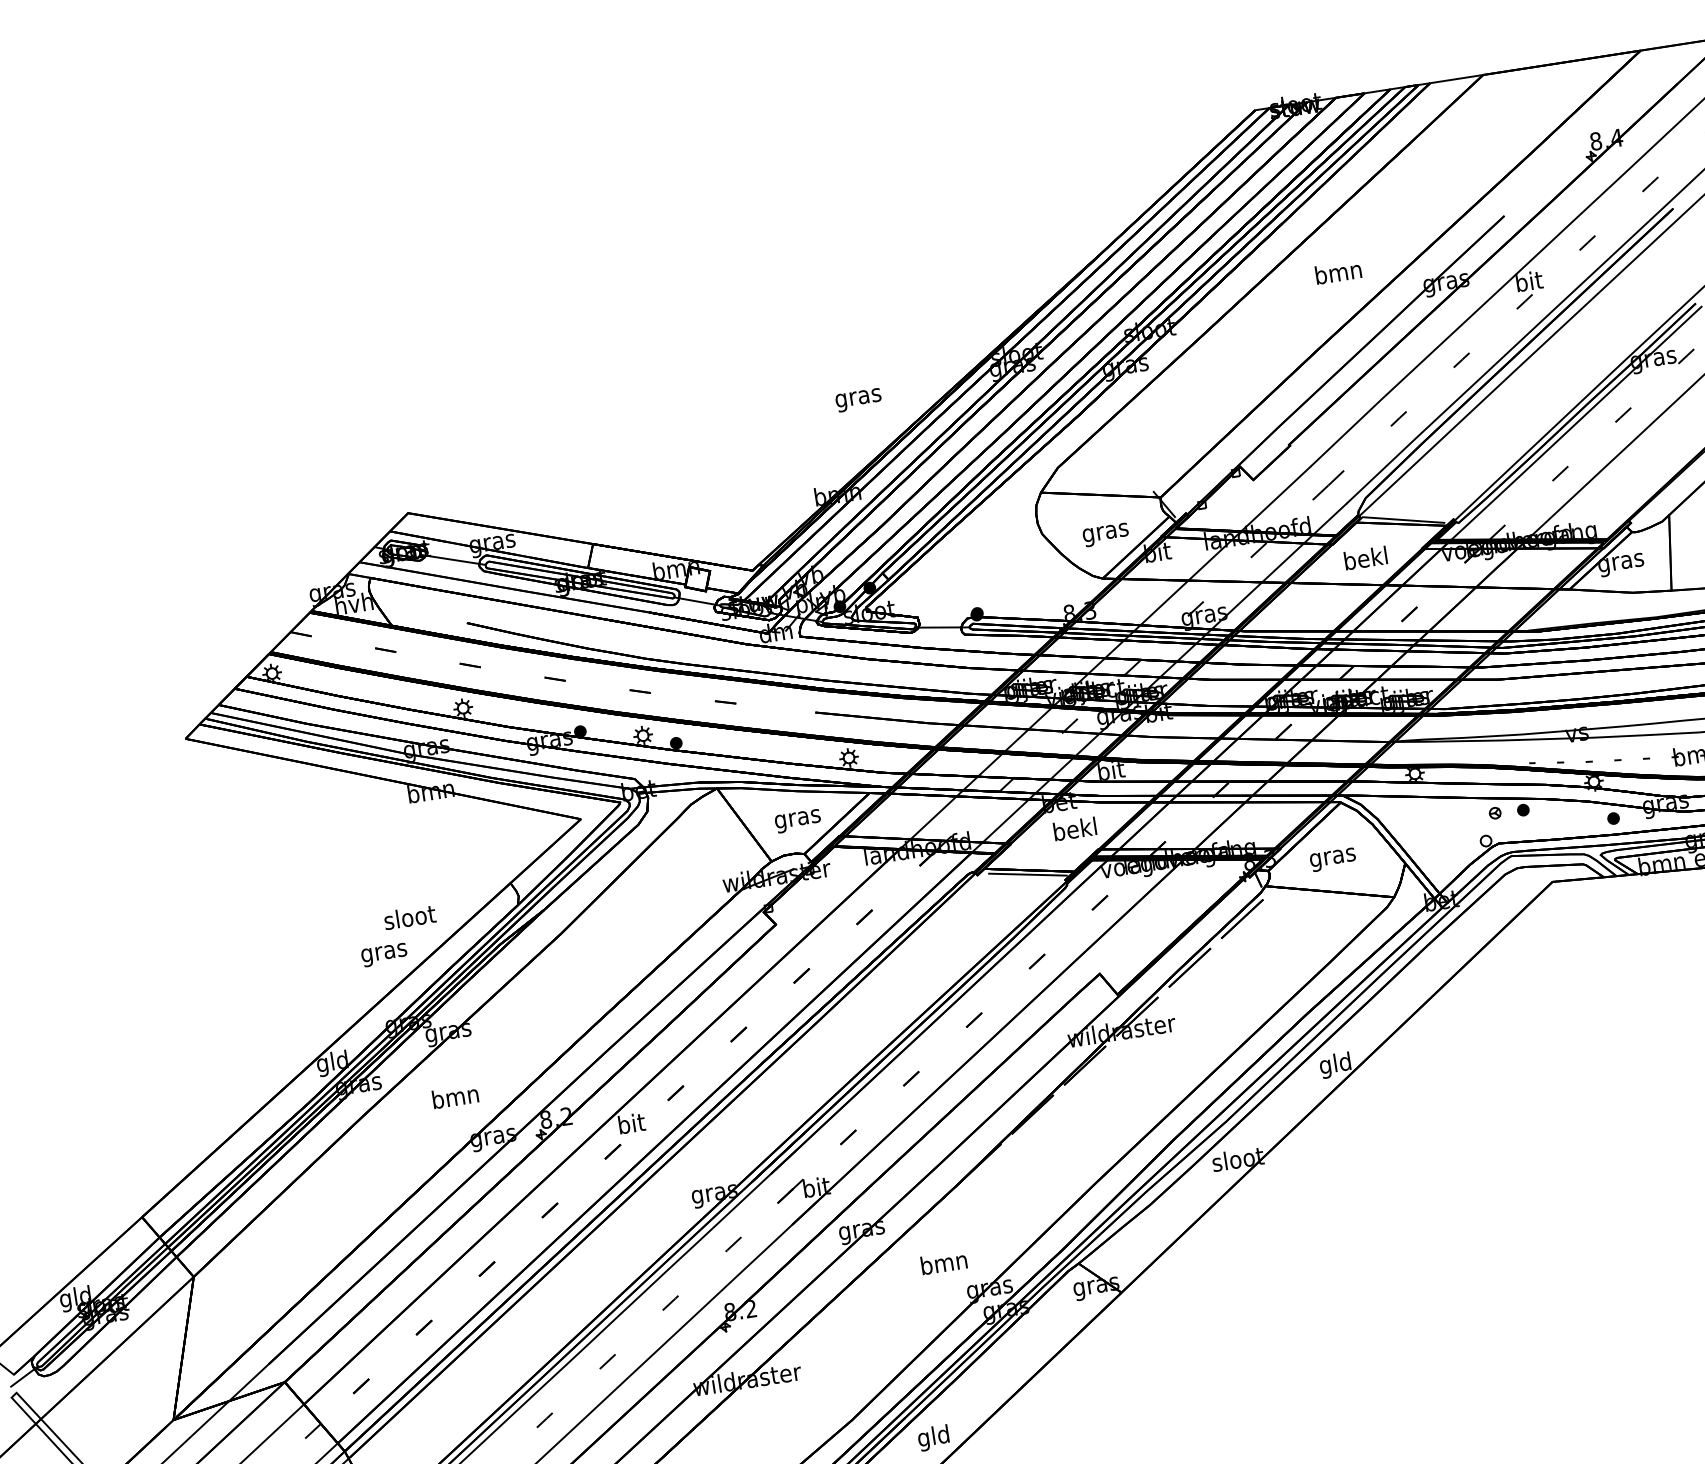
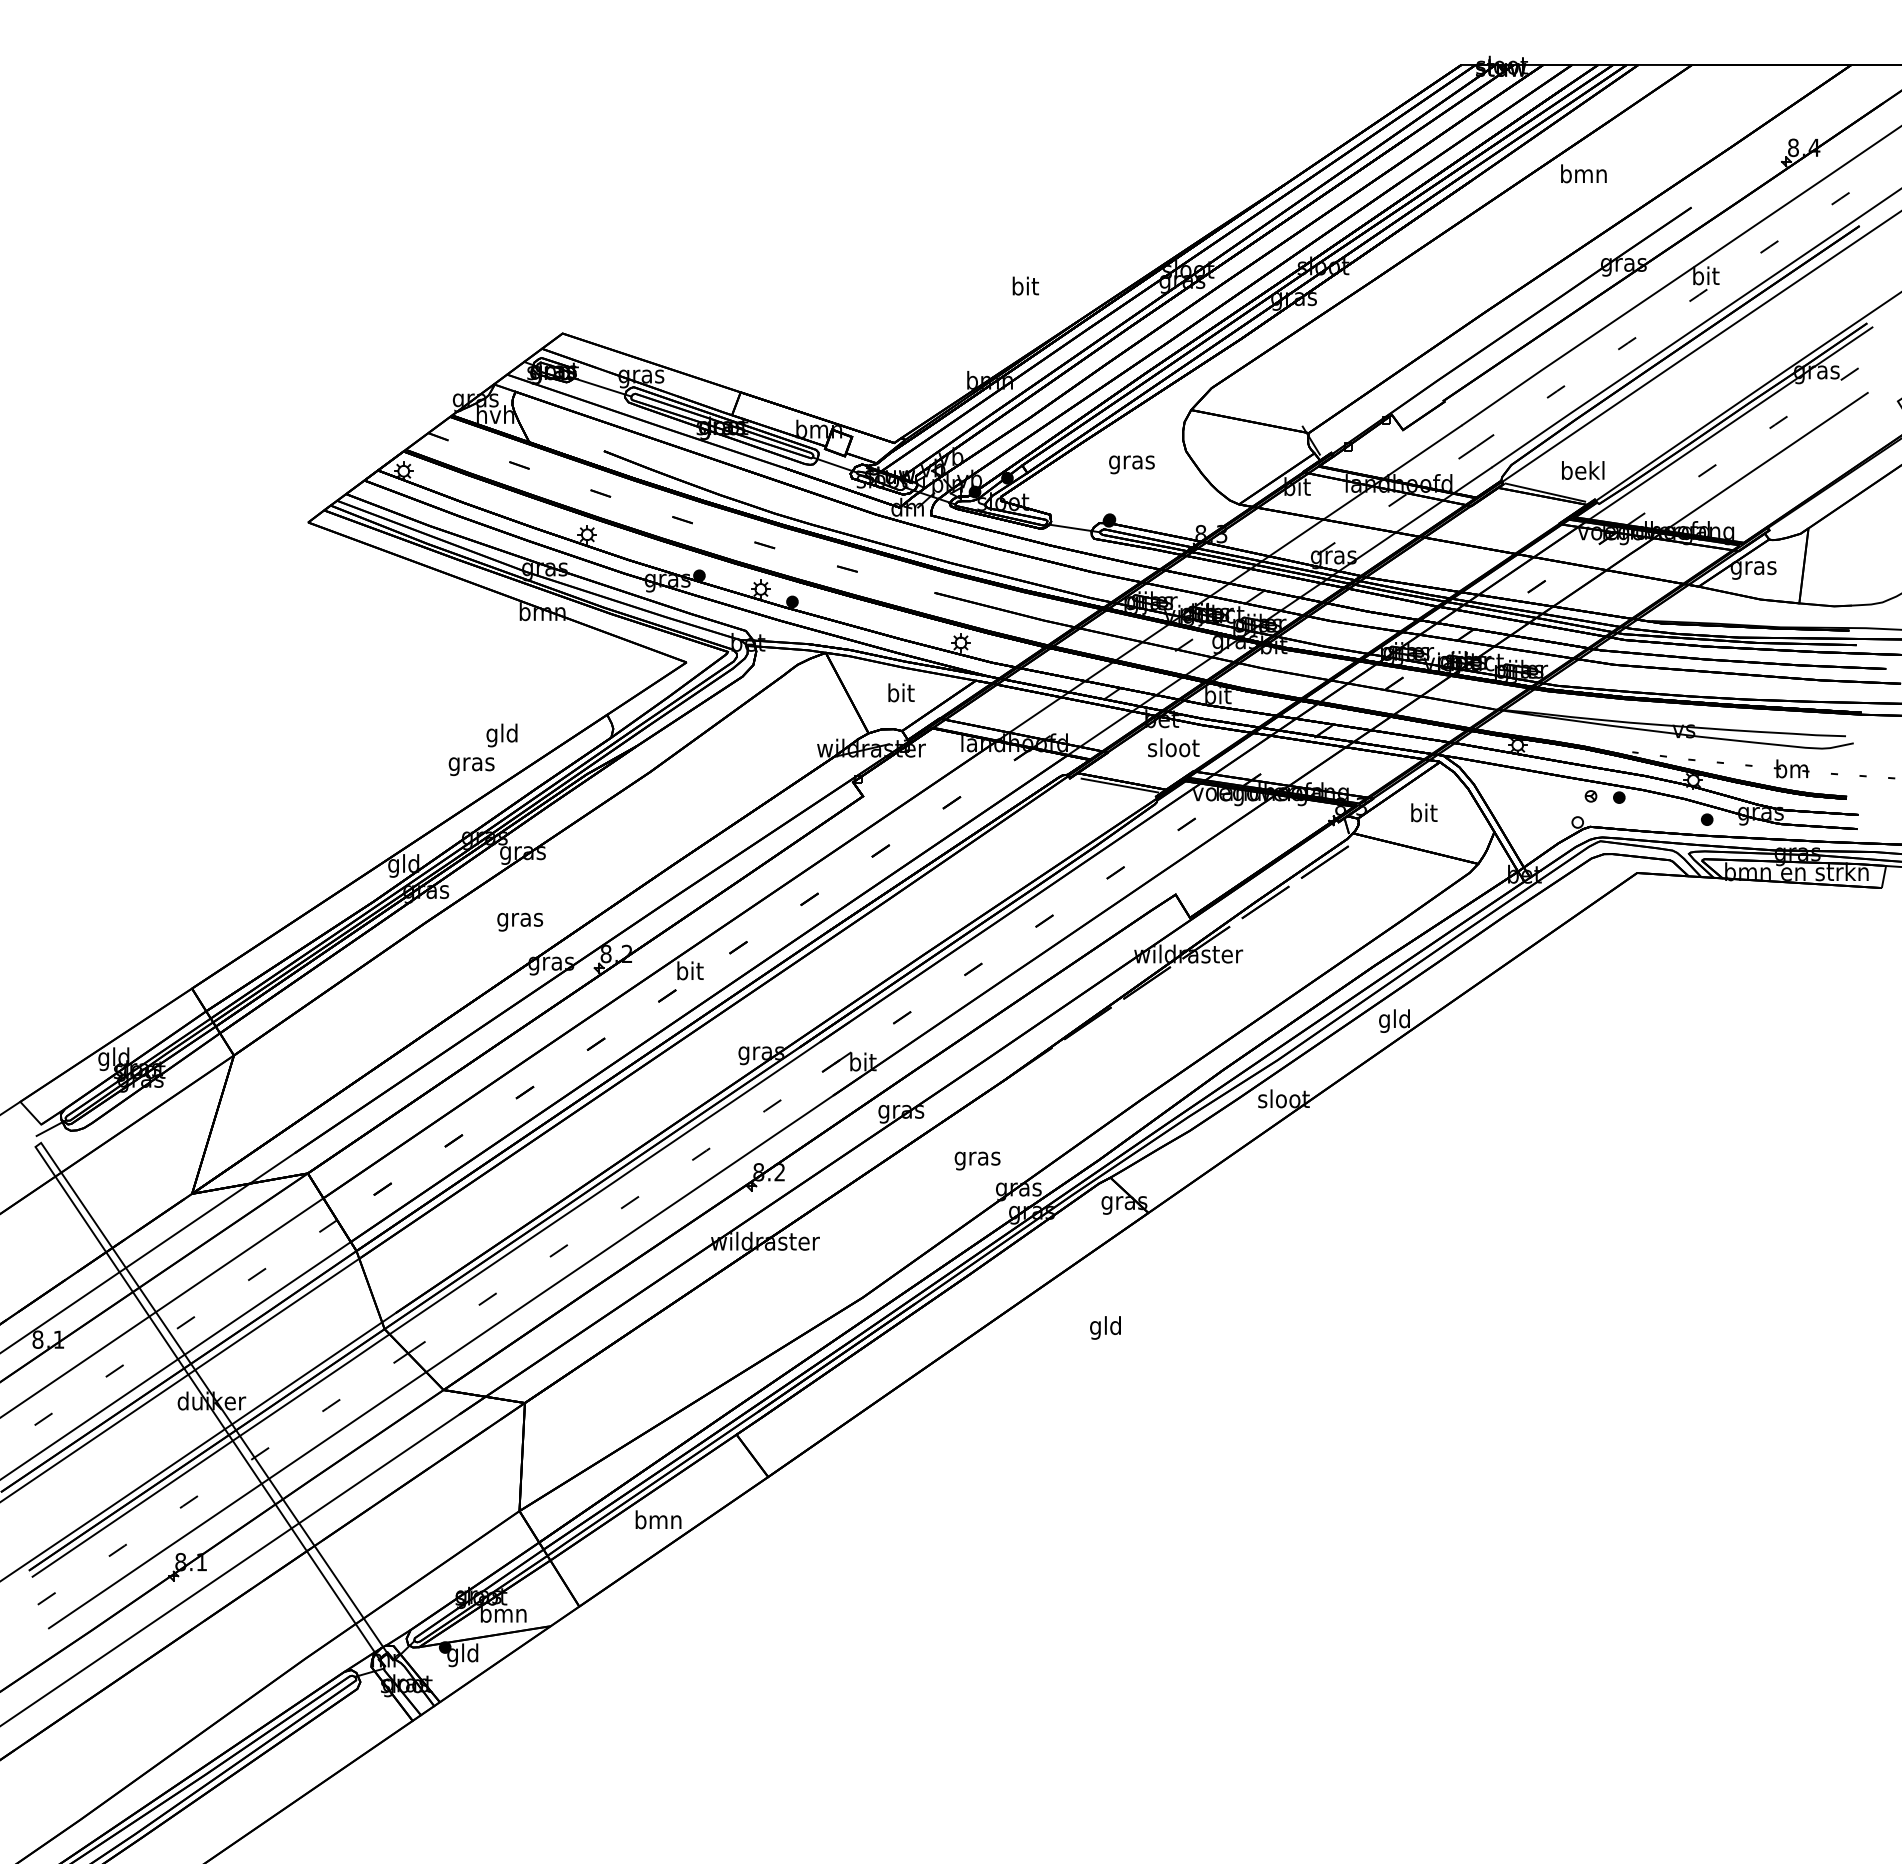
text: (1338, 272) -> (1583, 173), moved
text: (858, 397) -> (1025, 288), gras -> bit
text: (1105, 534) -> (1131, 464), moved
text: (1366, 558) -> (1583, 470), moved
text: (797, 819) -> (900, 695), gras -> bit
text: (1075, 828) -> (1173, 747), bekl -> sloot
text: (1332, 857) -> (1423, 815), gras -> bit
text: (410, 919) -> (502, 735), sloot -> gld
text: (455, 1098) -> (519, 919), bmn -> gras
text: (944, 1264) -> (977, 1158), bmn -> gras
text: (933, 1437) -> (1105, 1327), moved

